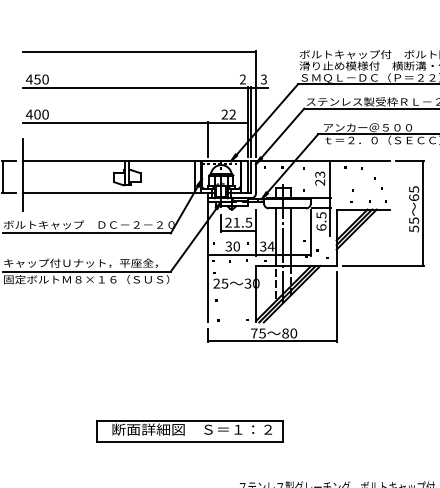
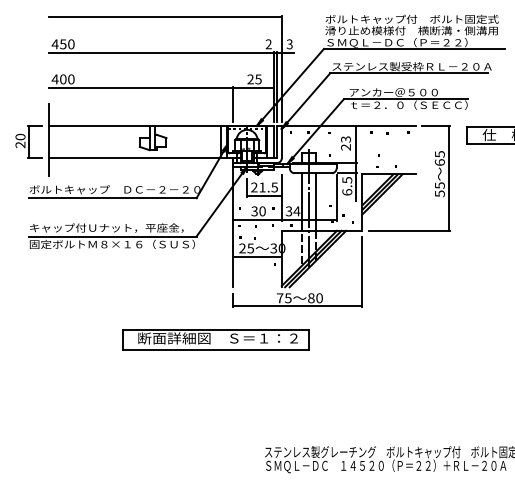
text: (232, 114) -> (258, 79), 22 -> 25
line: (231, 291) -> (257, 256), added
part: (189, 430) -> (215, 339), moved

